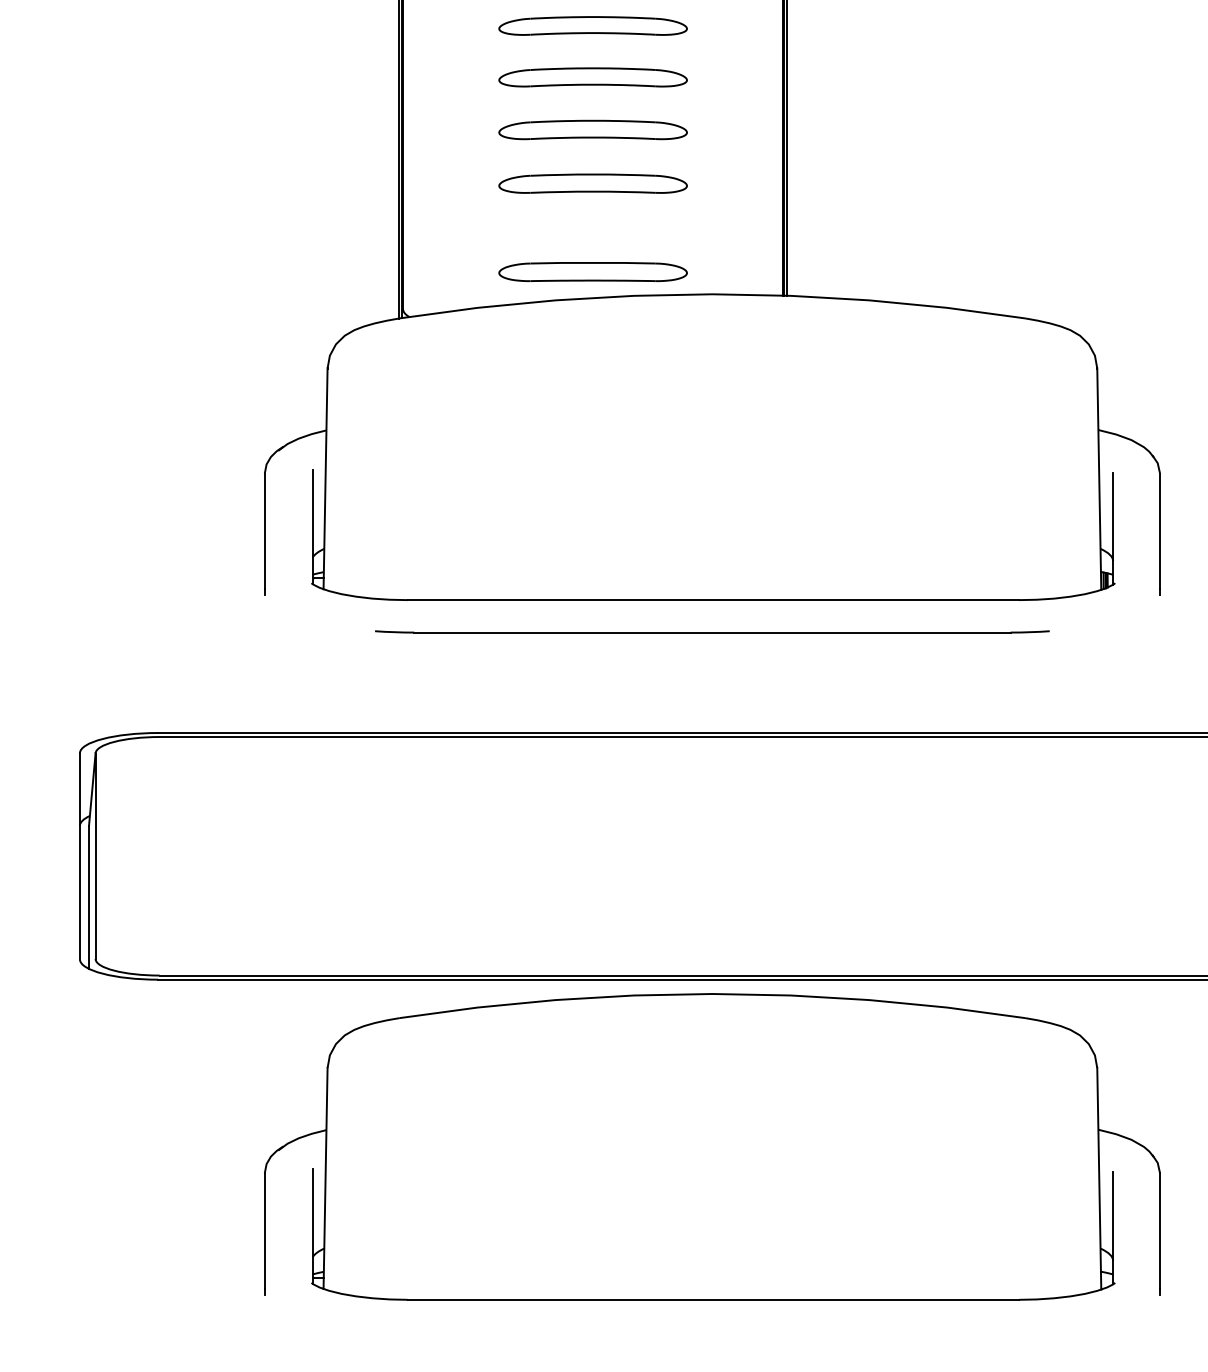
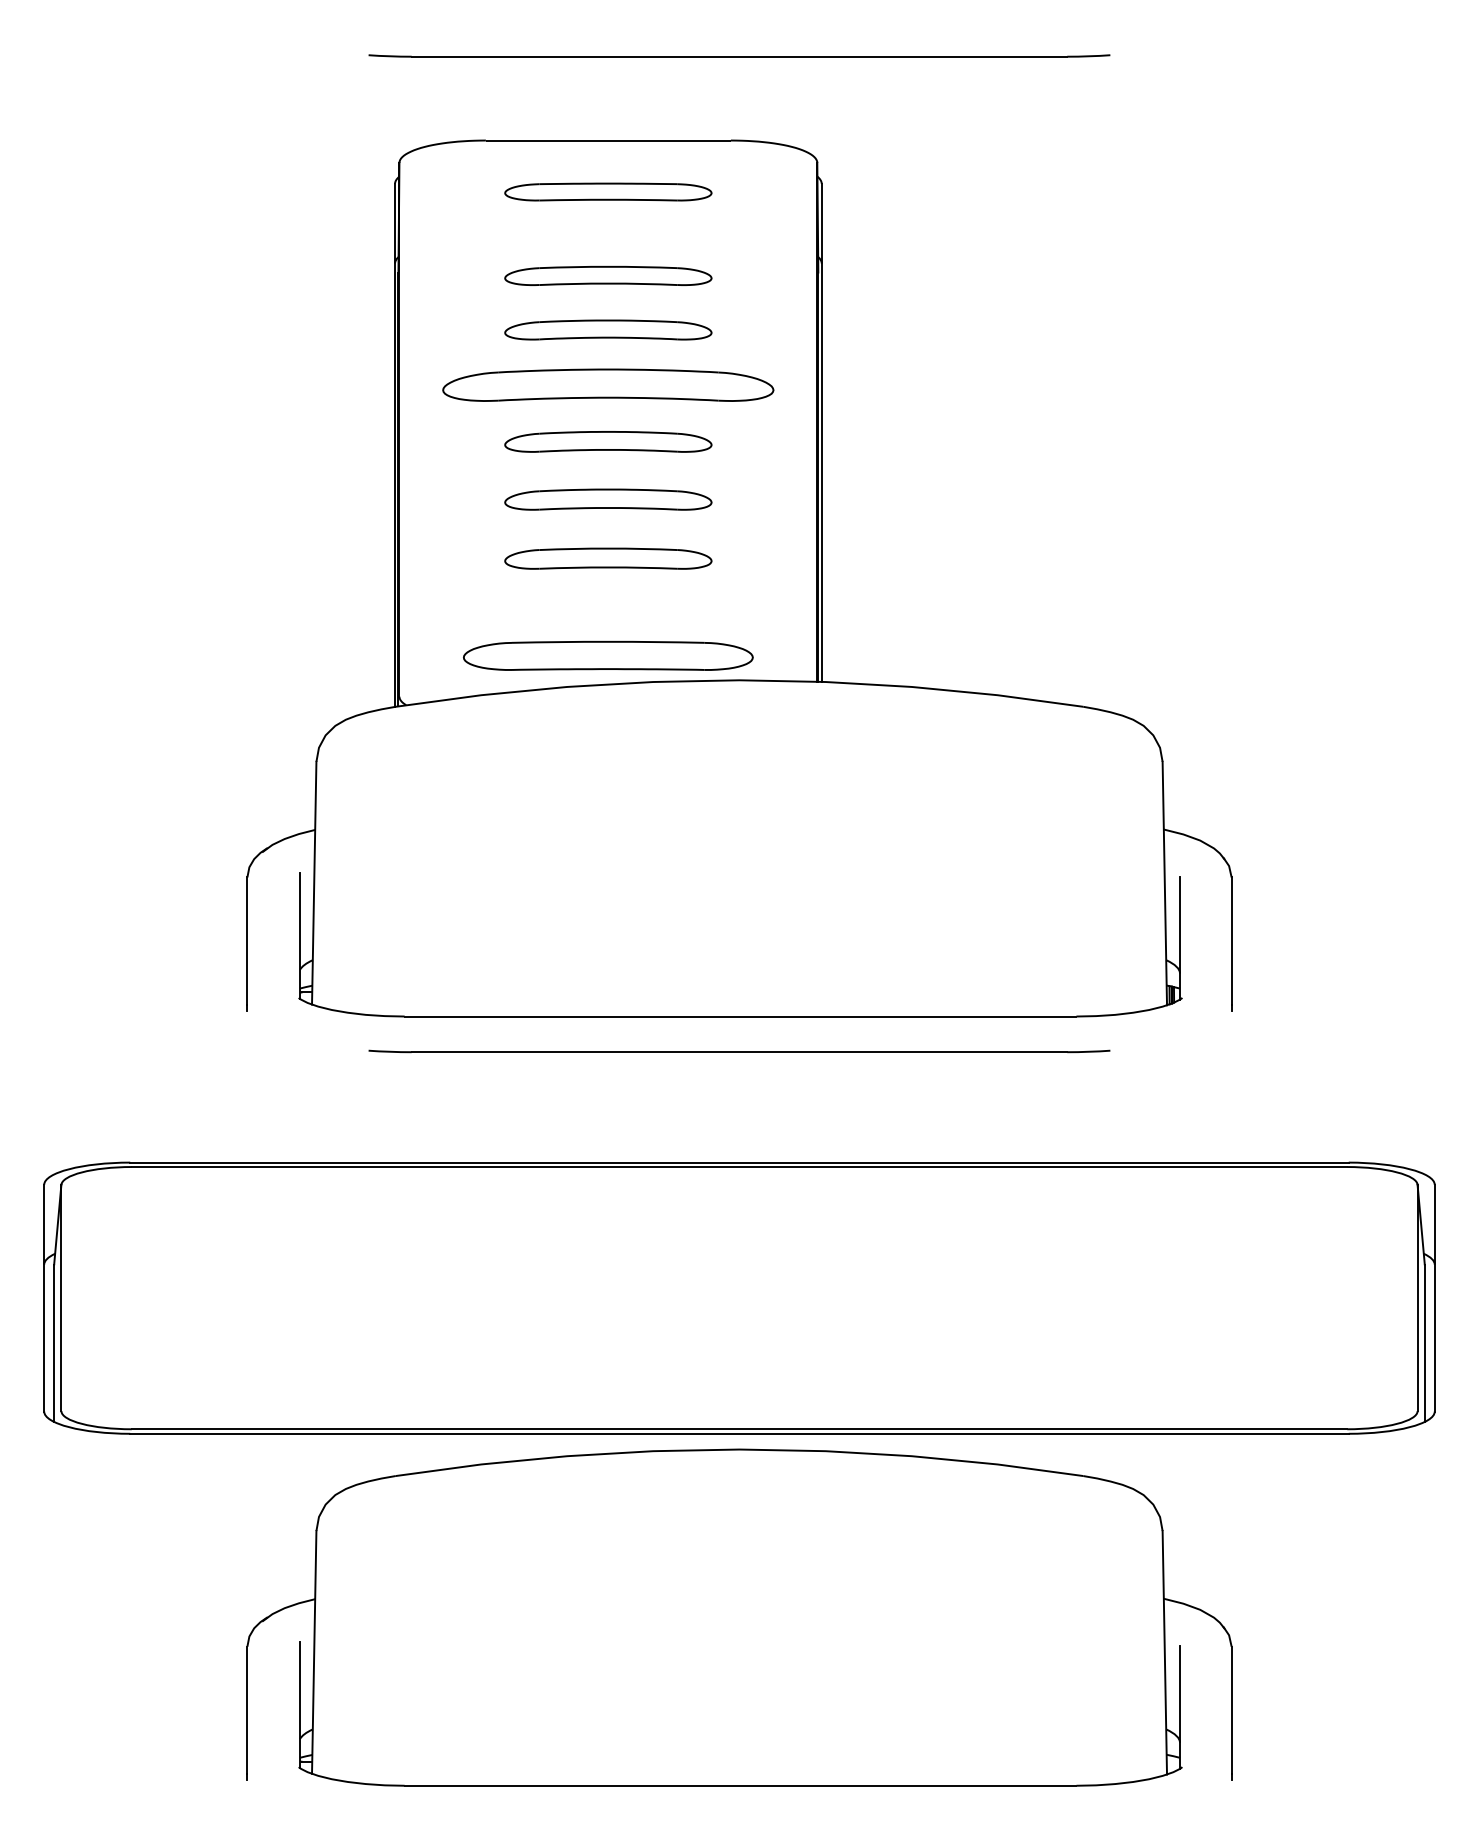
part: (593, 26) -> (608, 385), size x1.6
part: (593, 271) -> (608, 655), size x1.4

